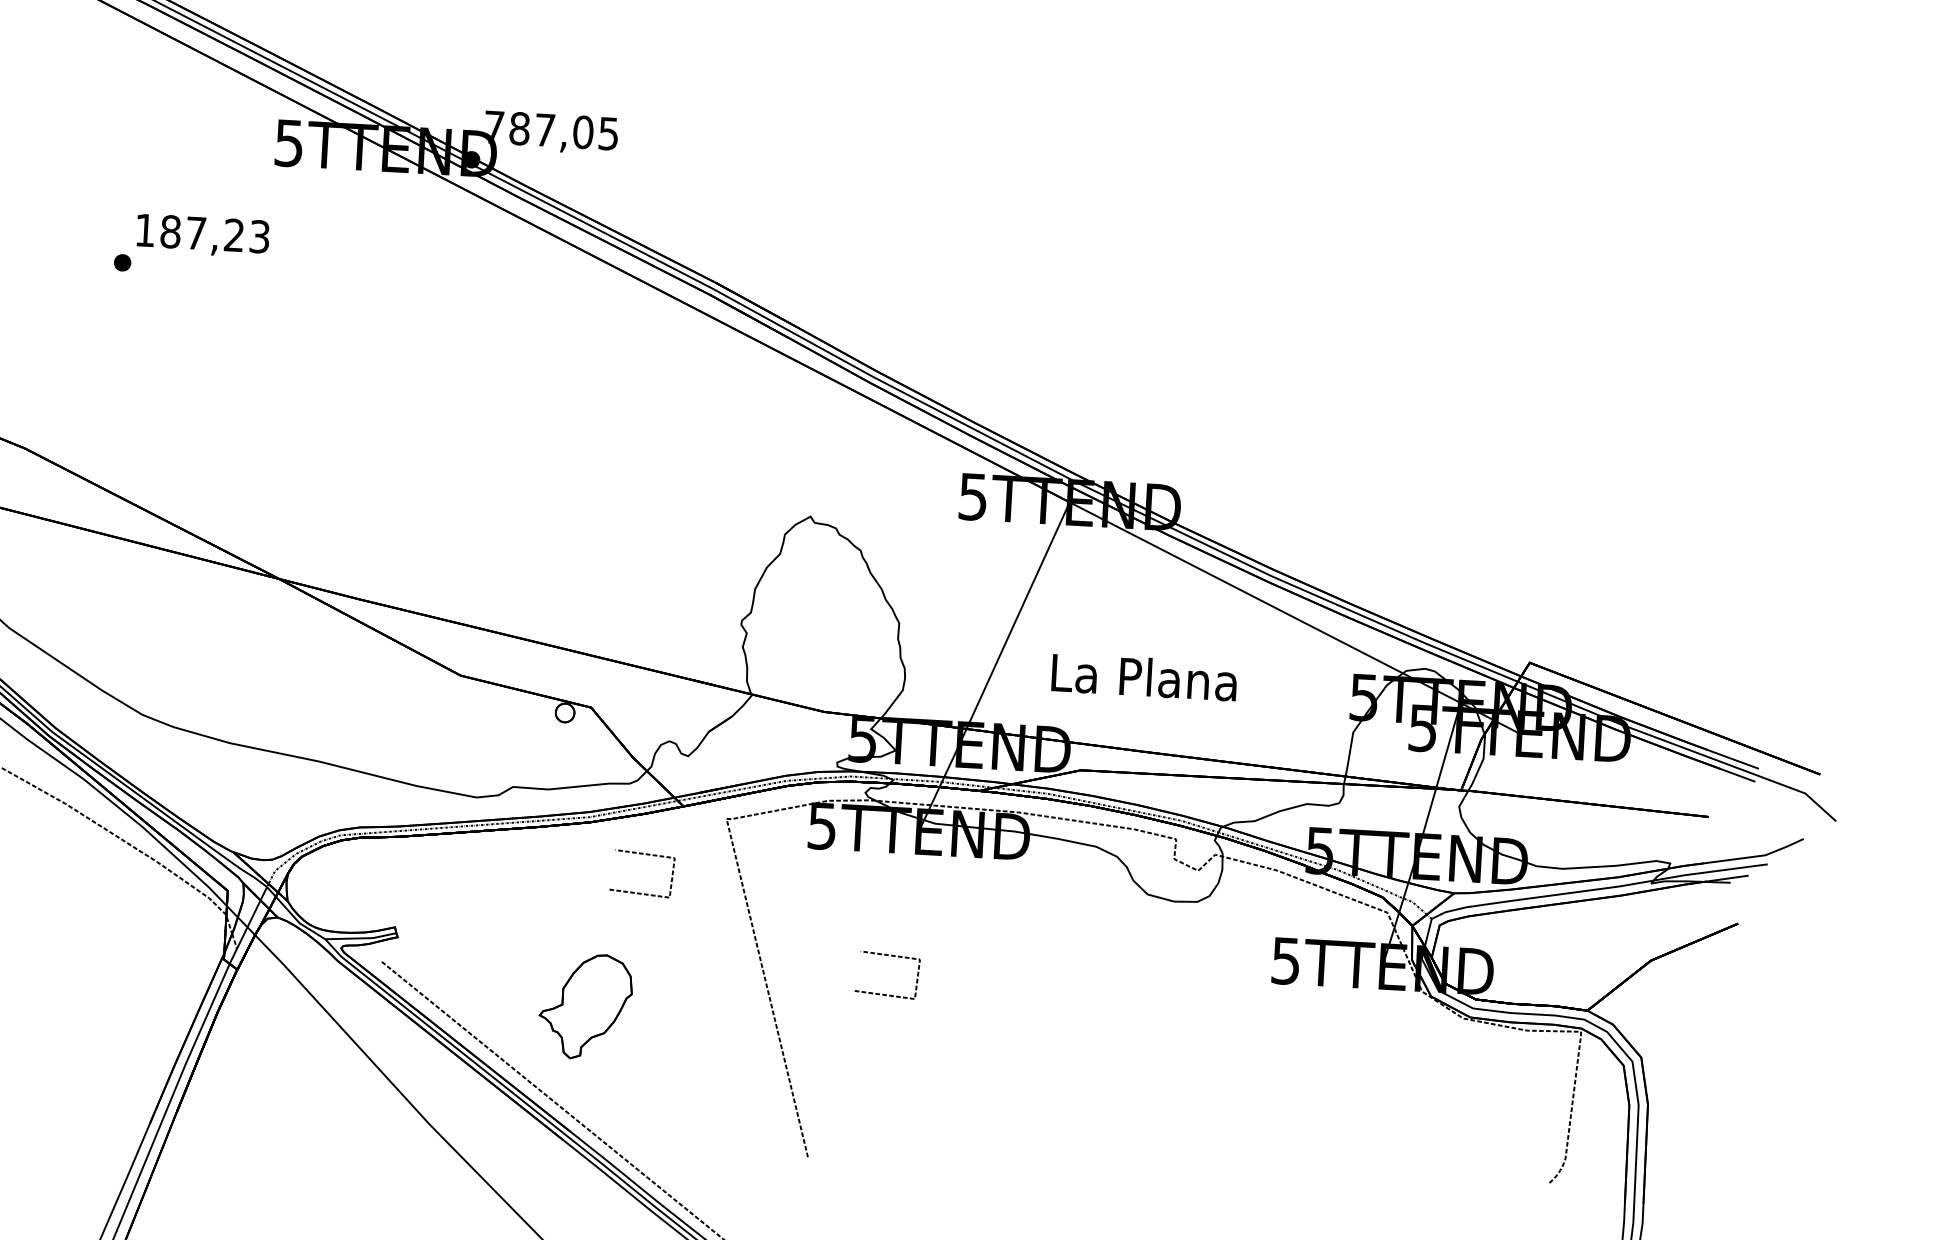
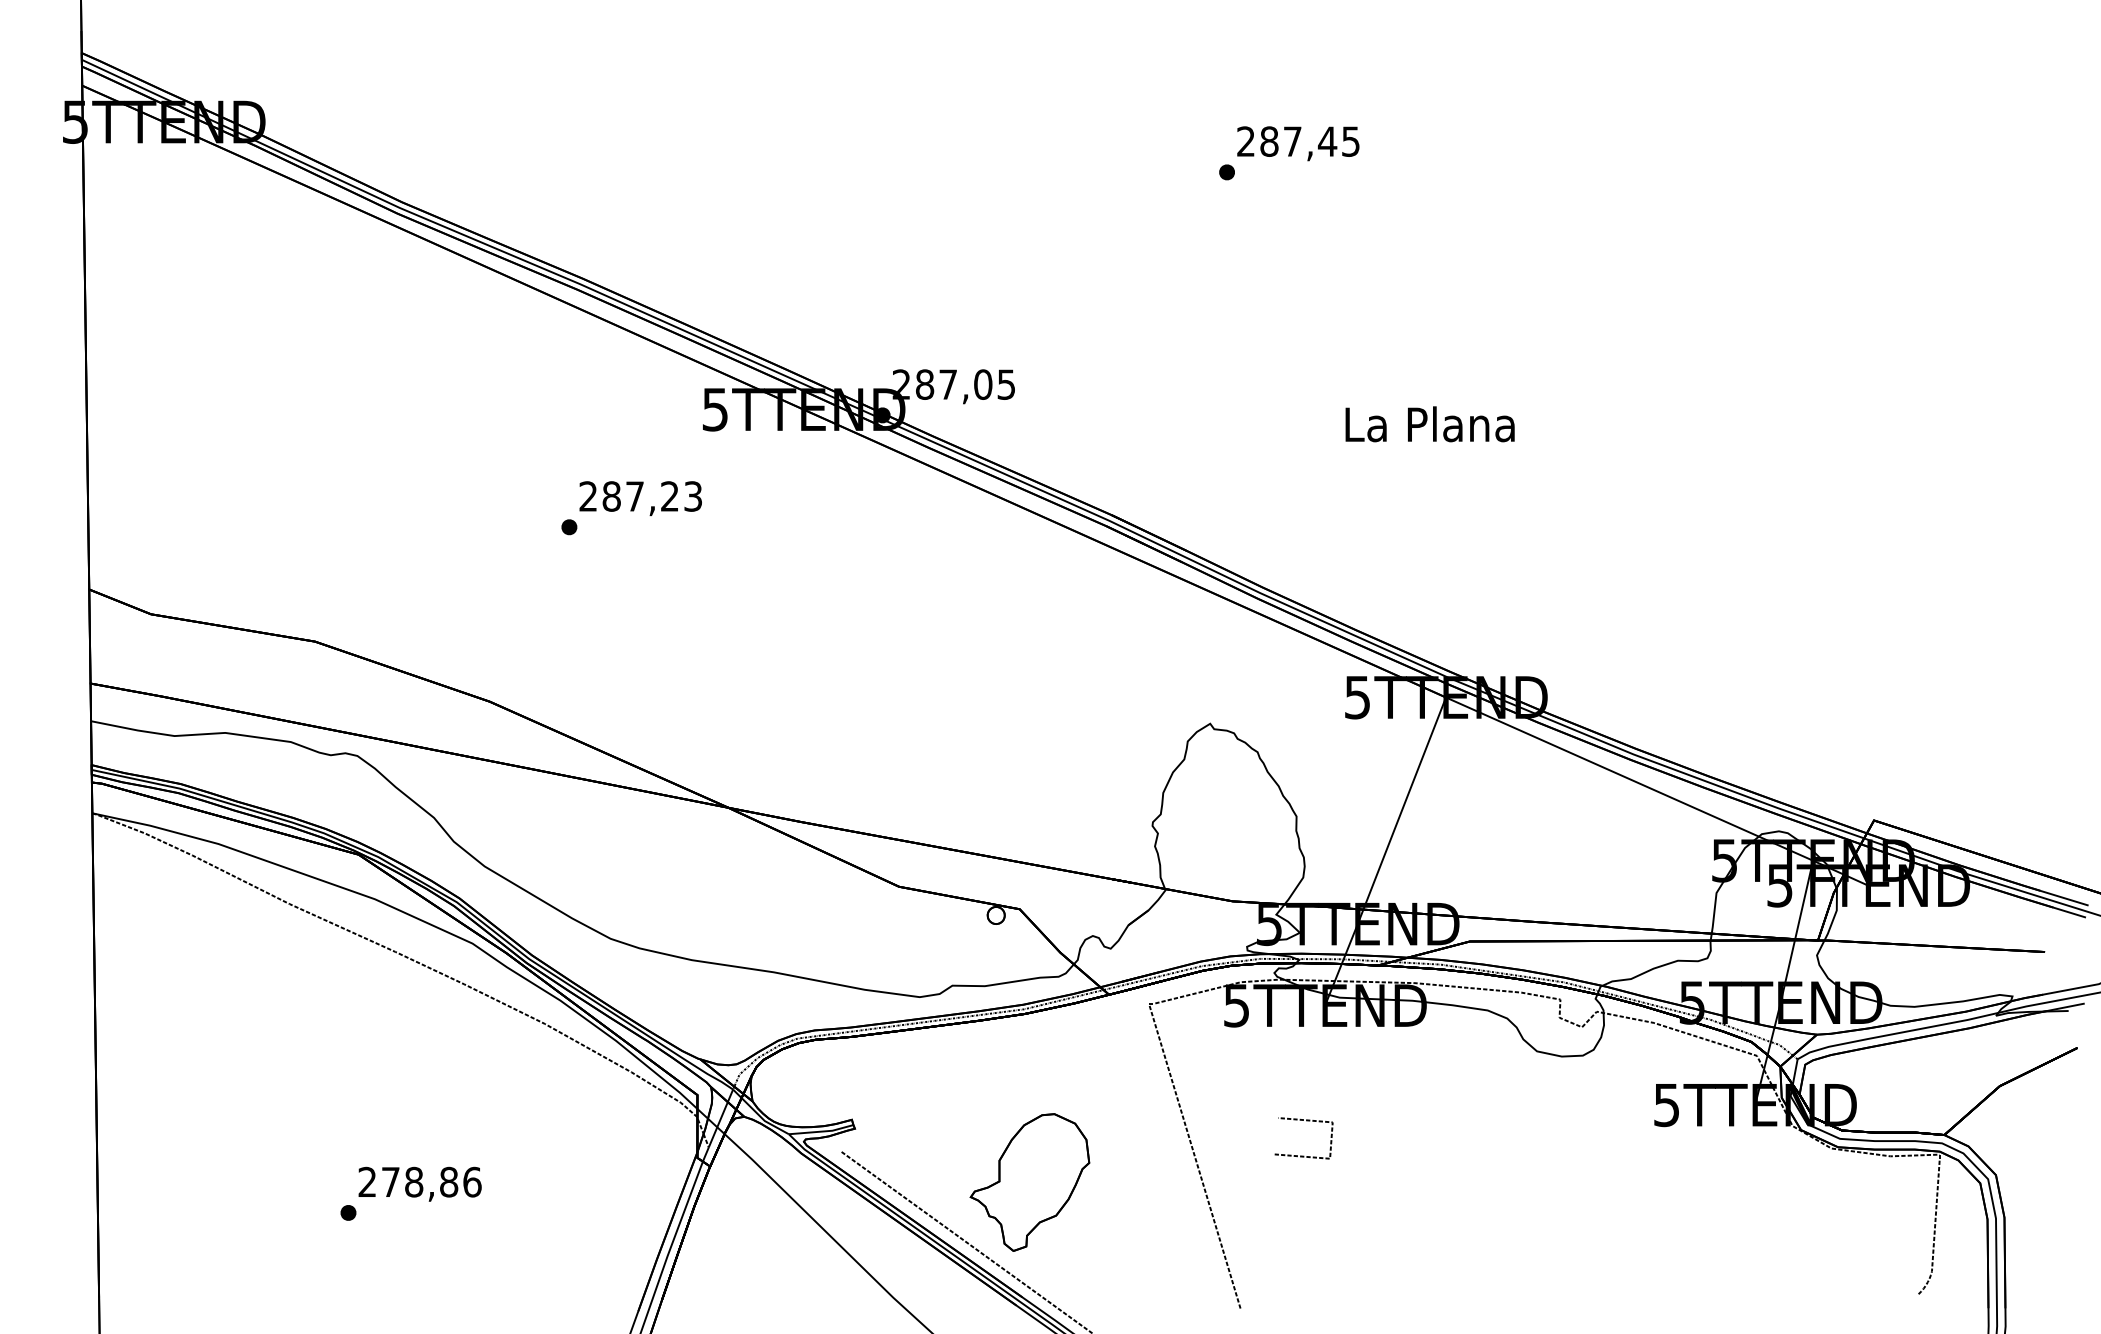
text: (494, 127) -> (901, 384), 787,05 -> 287,05
text: (144, 230) -> (587, 496), 187,23 -> 287,23
text: (1143, 677) -> (1429, 424), moved
line: (640, 892) -> (1074, 1075), removed
part: (585, 1006) -> (1029, 1182), size x1.43

